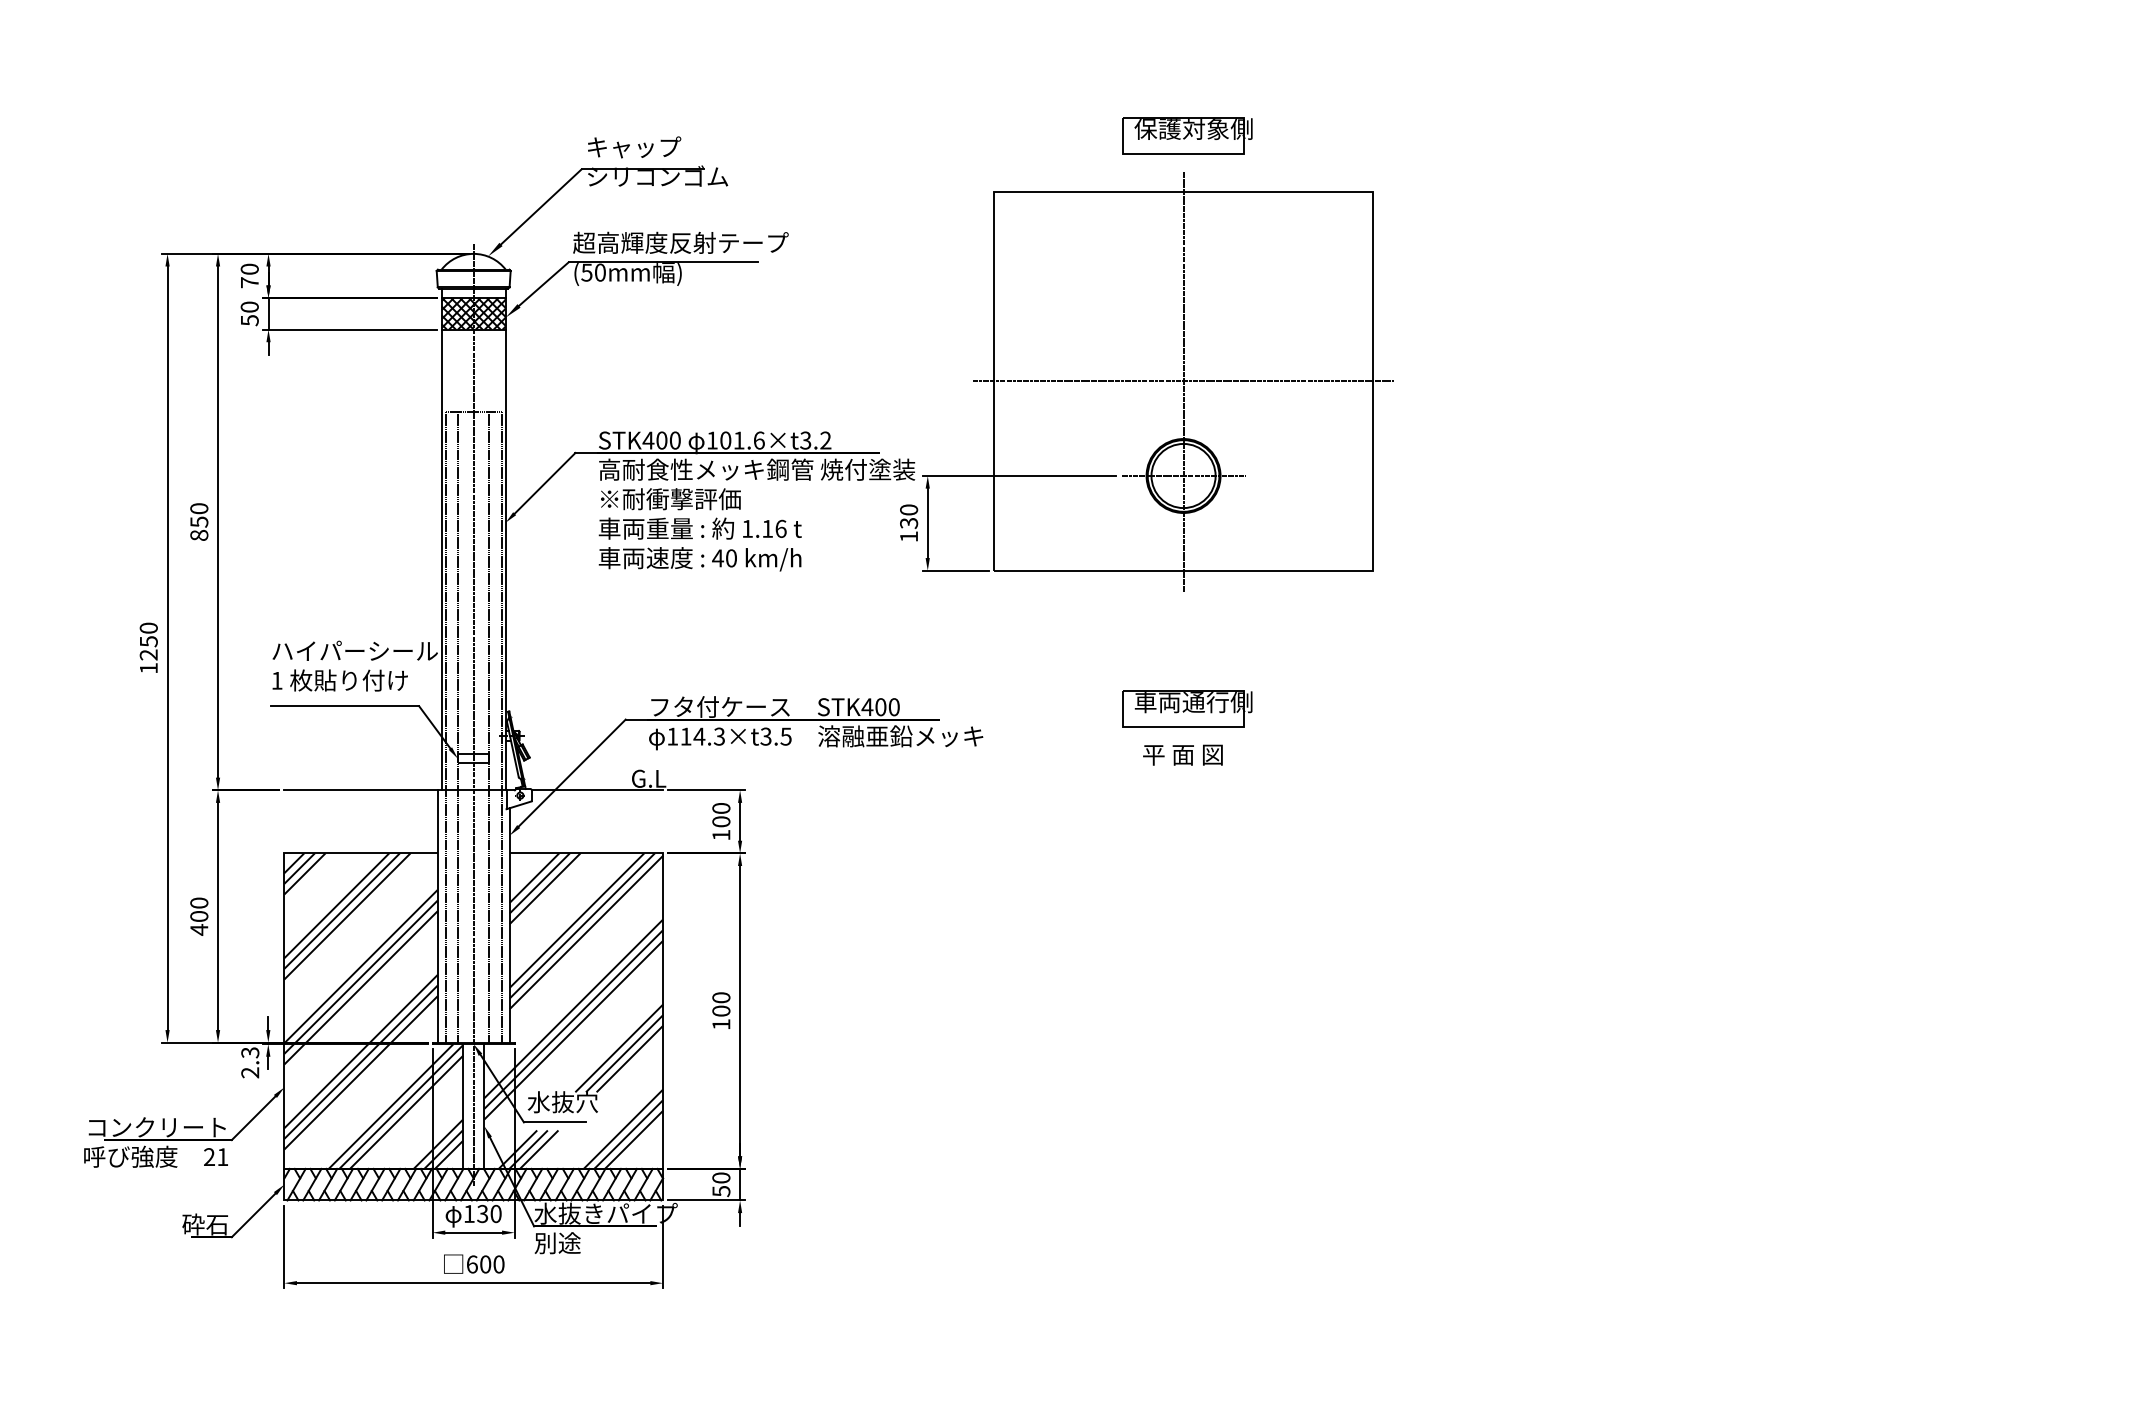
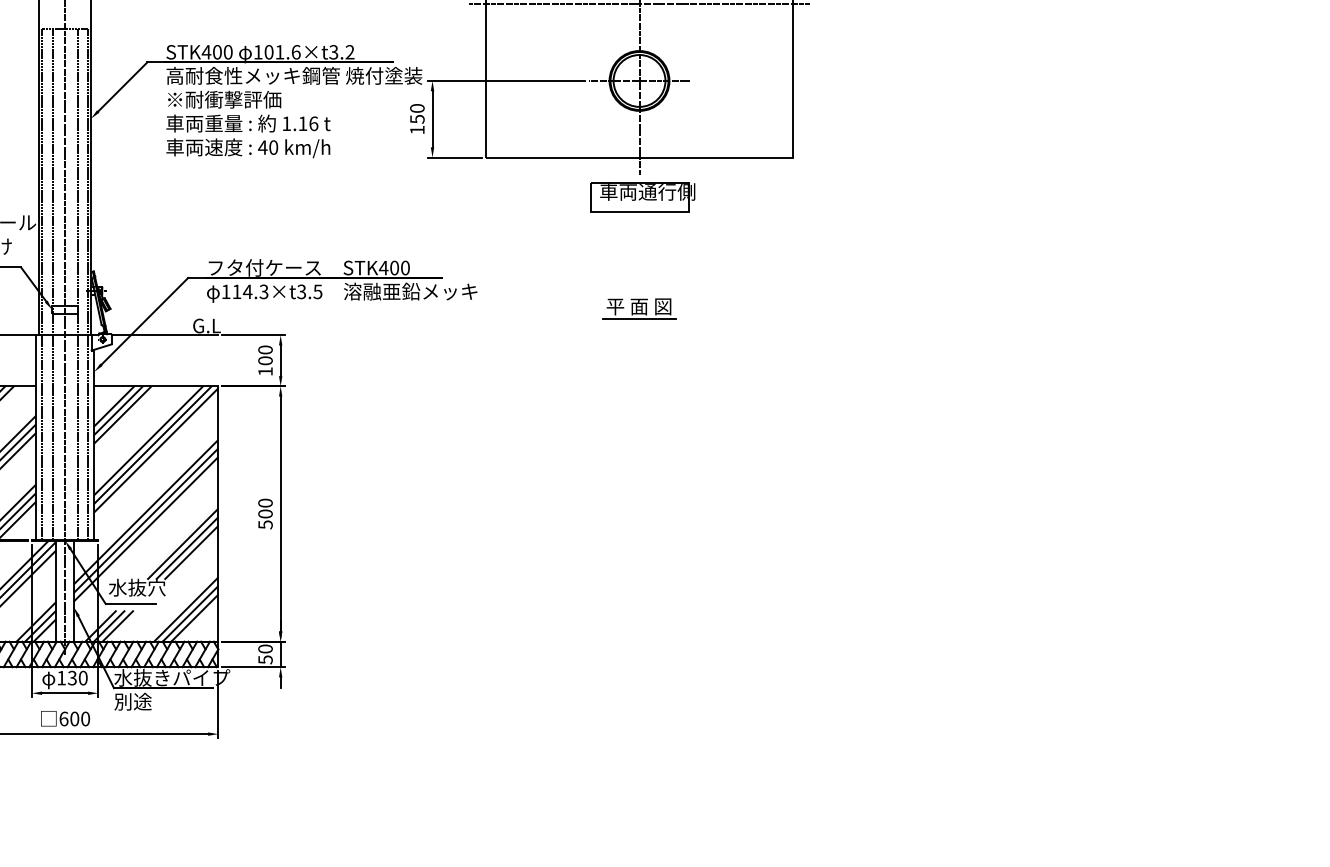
text: (908, 523) -> (416, 119), 130 -> 150
part: (1187, 708) -> (642, 197), moved
line: (1183, 770) -> (639, 319), added
text: (721, 1024) -> (265, 524), 100 -> 500

